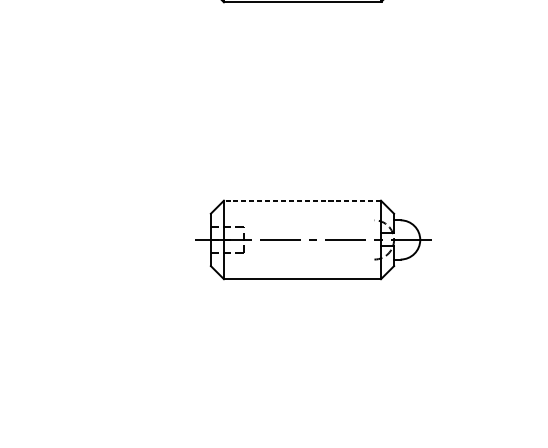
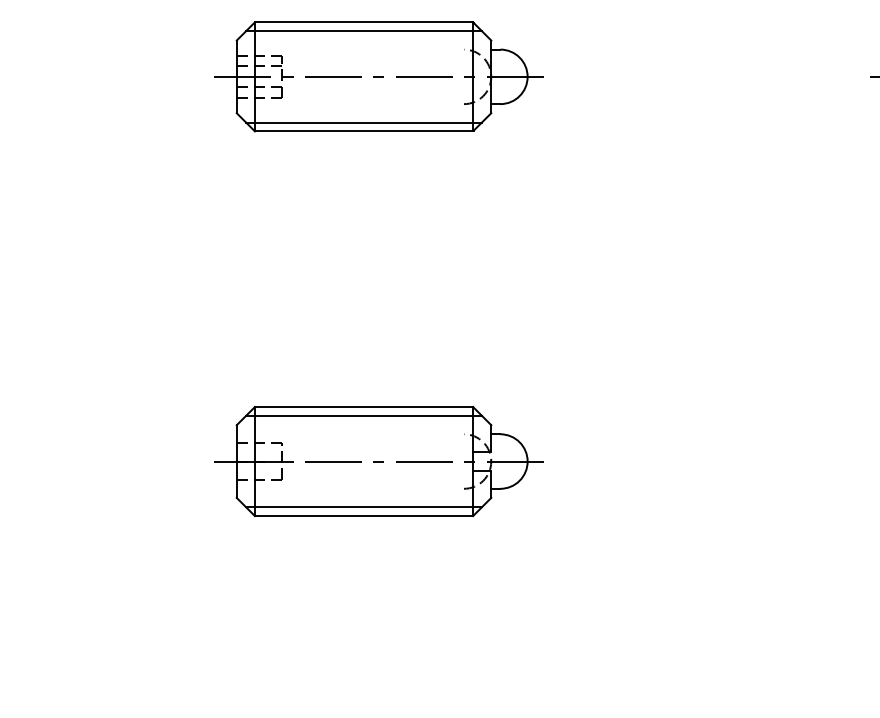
line: (302, 201) -> (363, 407), dashed -> solid
line: (302, 206) -> (363, 415), added
line: (302, 273) -> (363, 507), added

